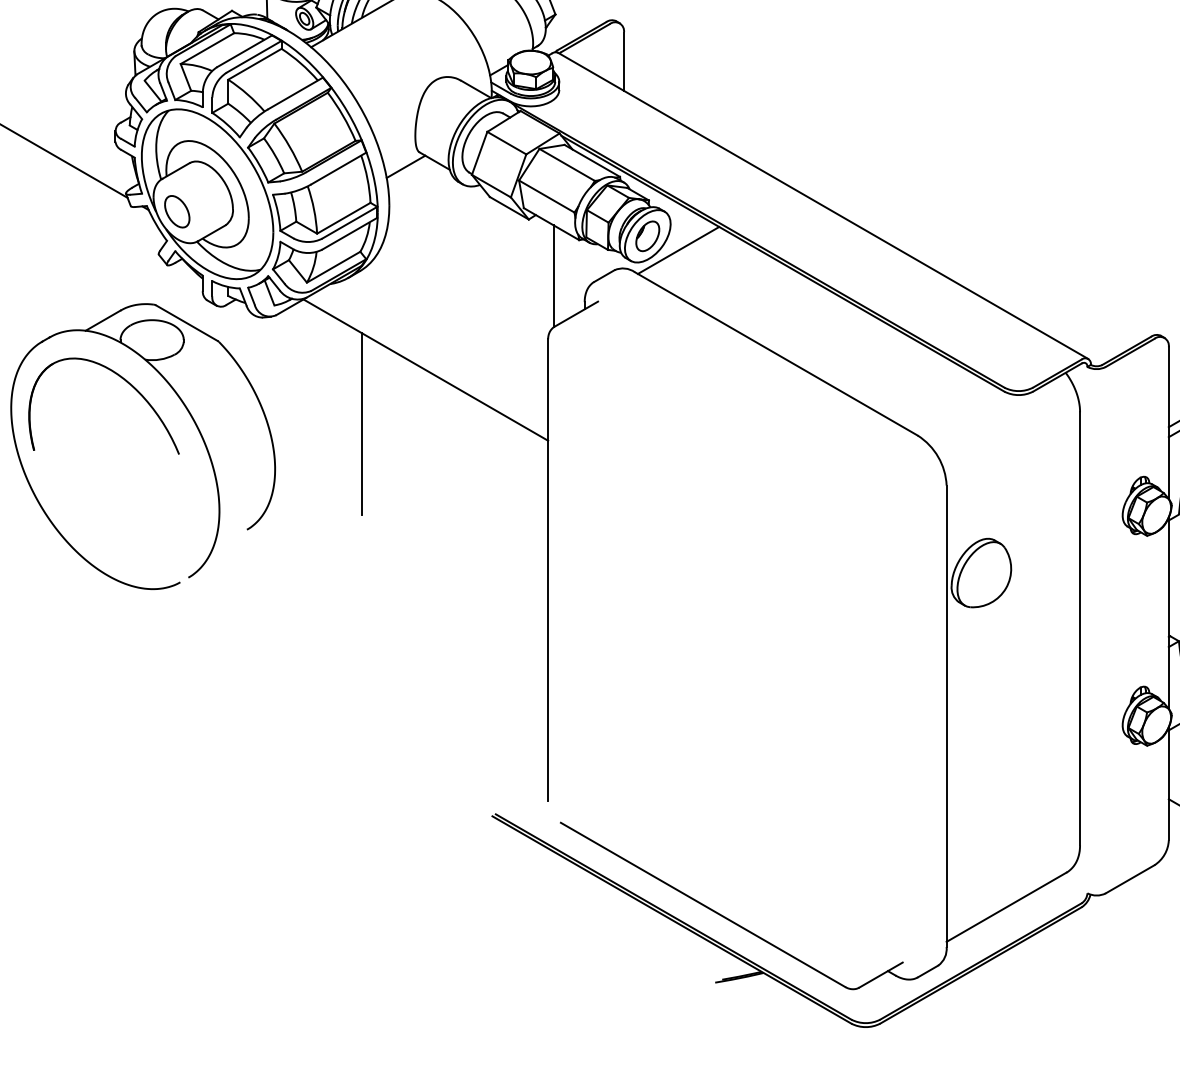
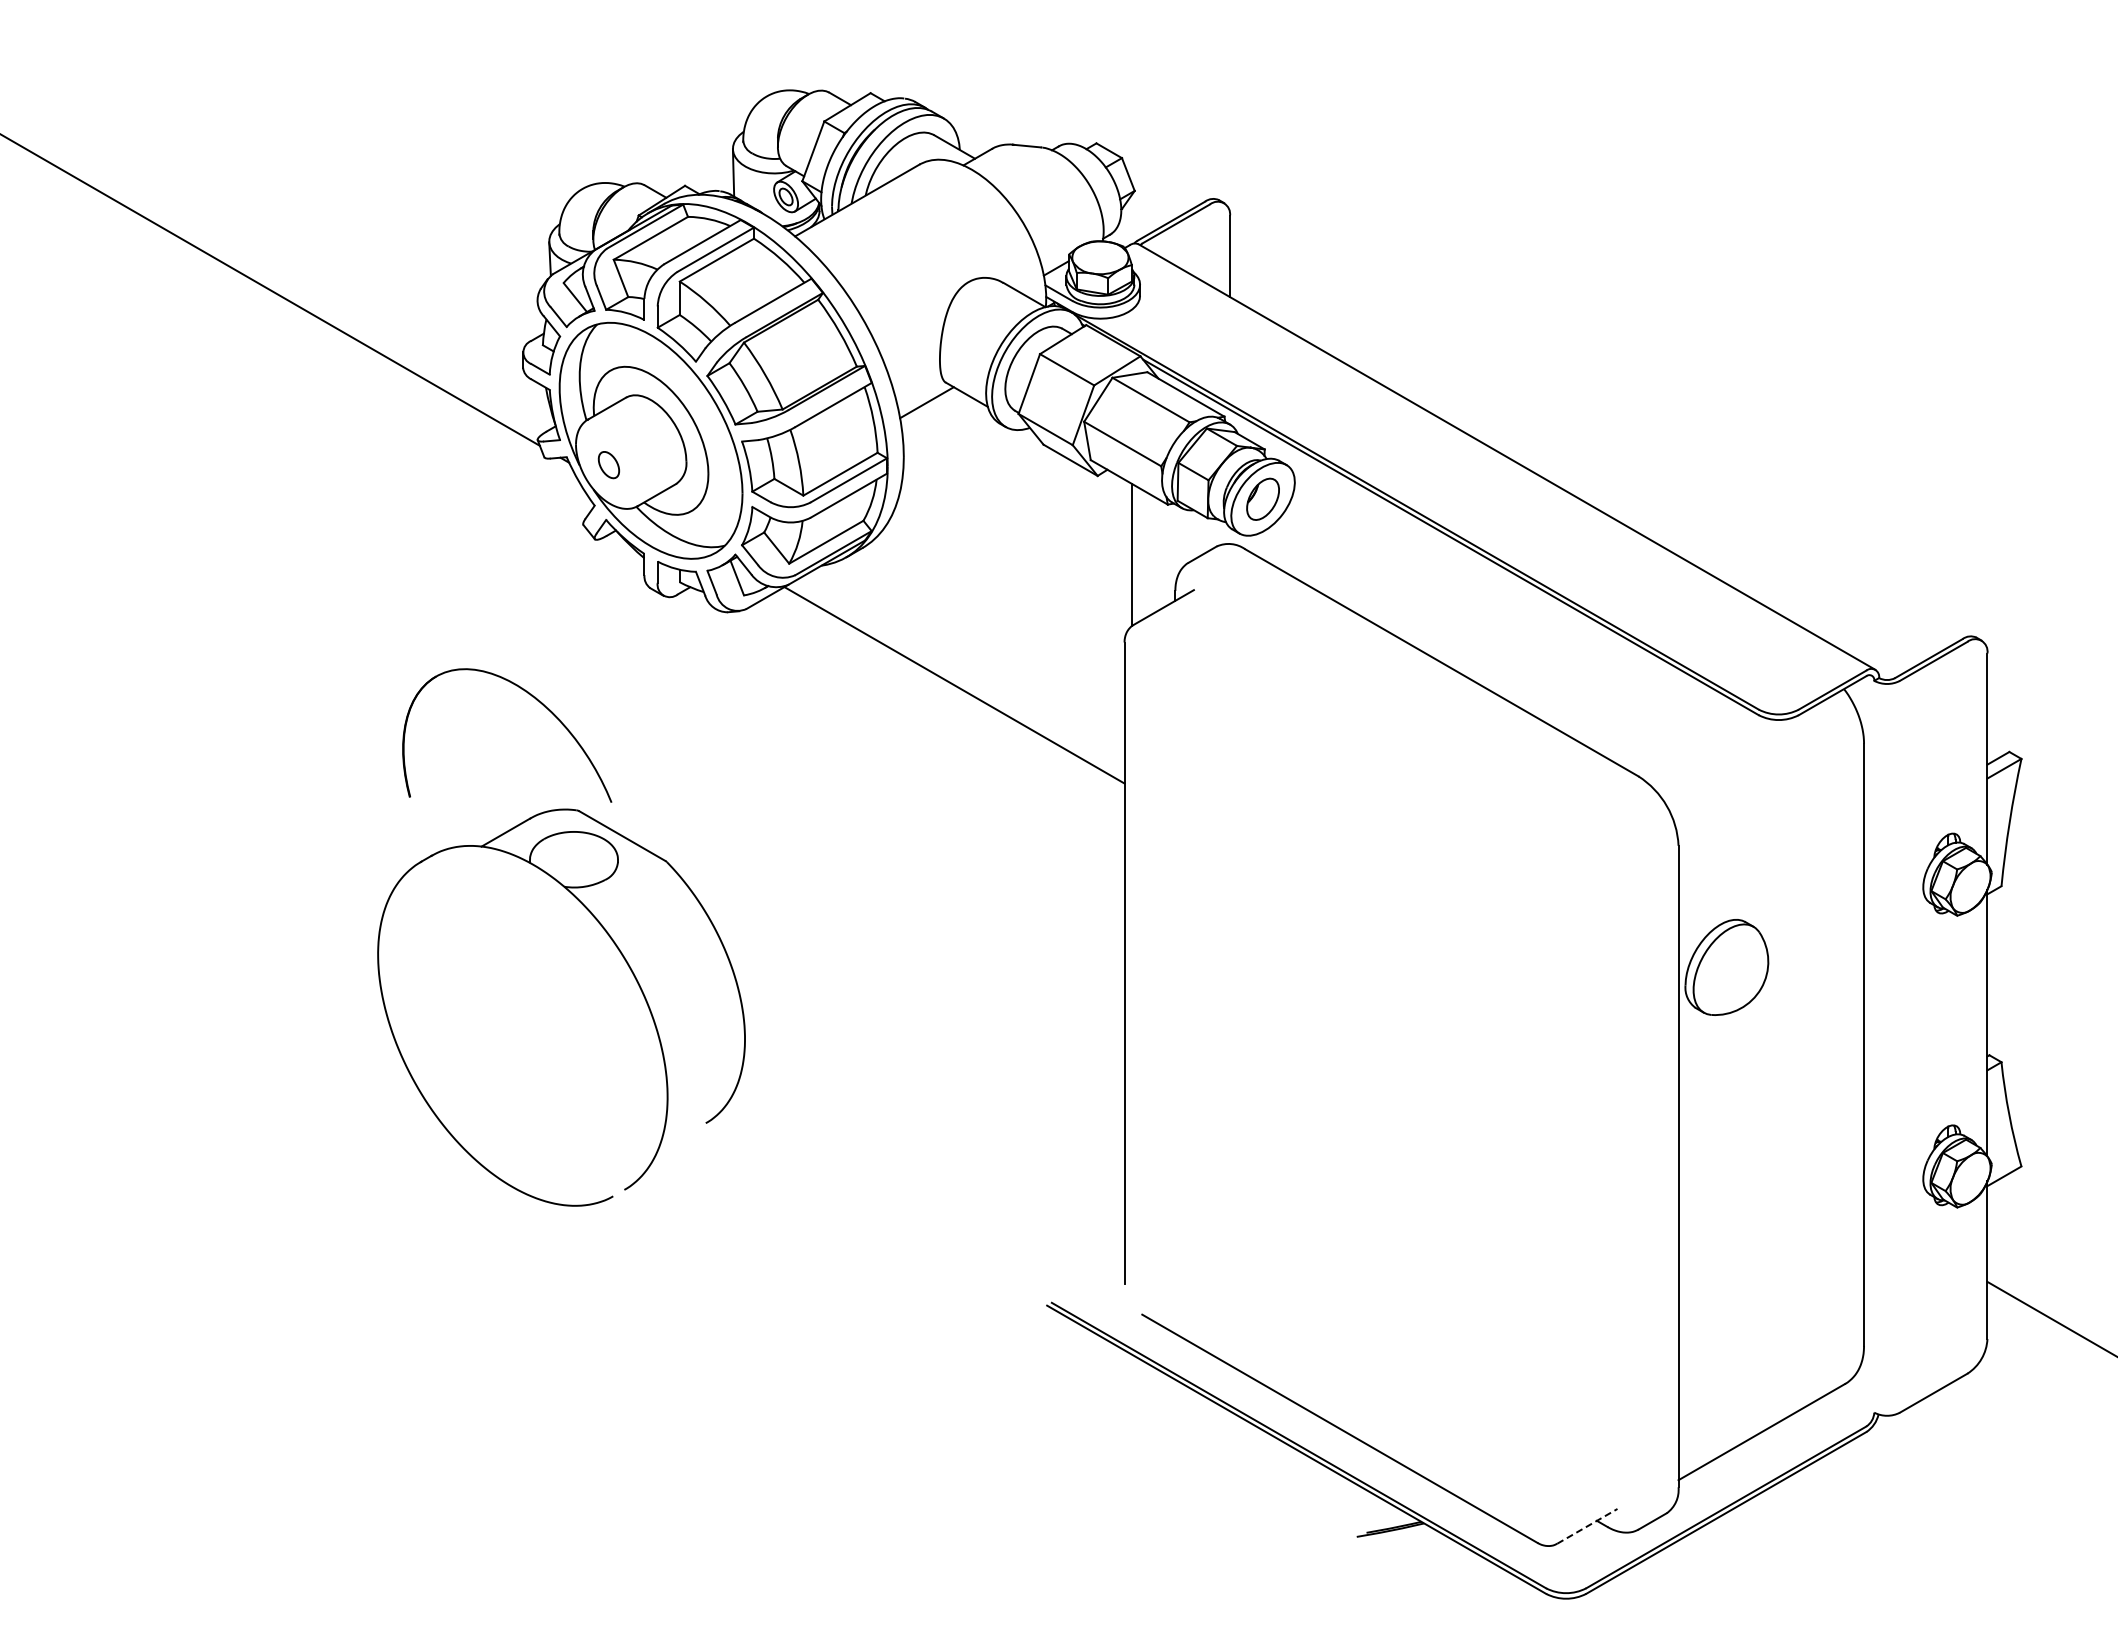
part: (176, 211) -> (608, 464), size x0.6
line: (678, 250) -> (1305, 518), removed
part: (191, 417) -> (628, 967), moved
line: (362, 424) -> (866, 760), removed
line: (881, 975) -> (1587, 1526), solid -> dashed

